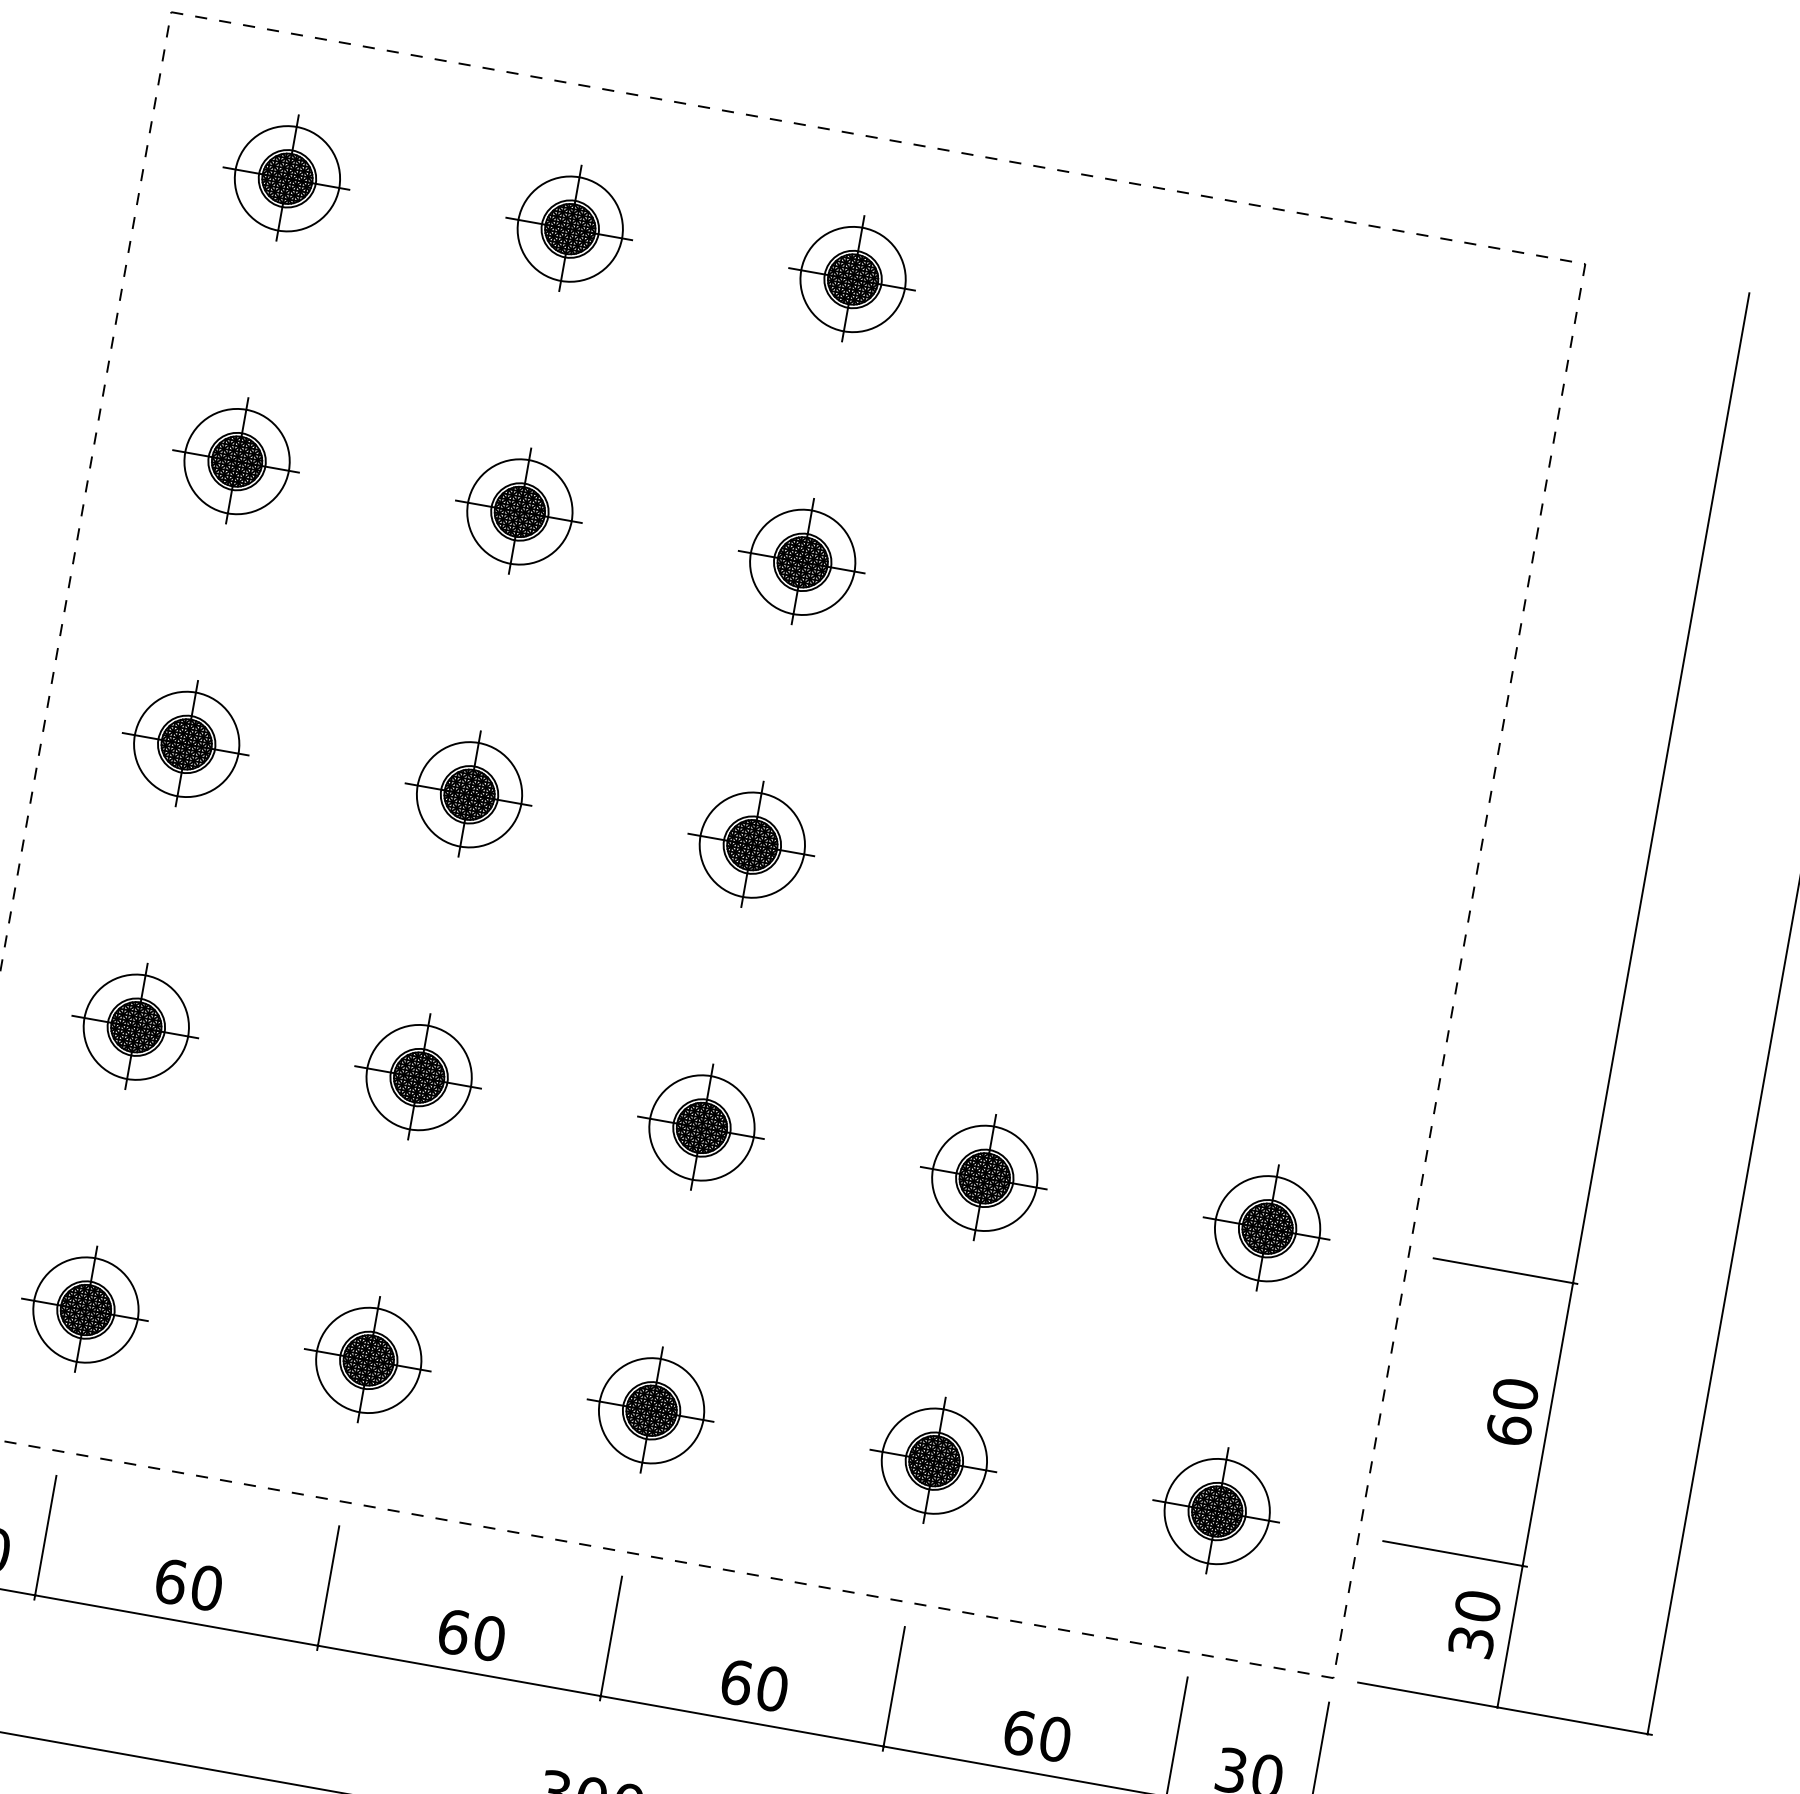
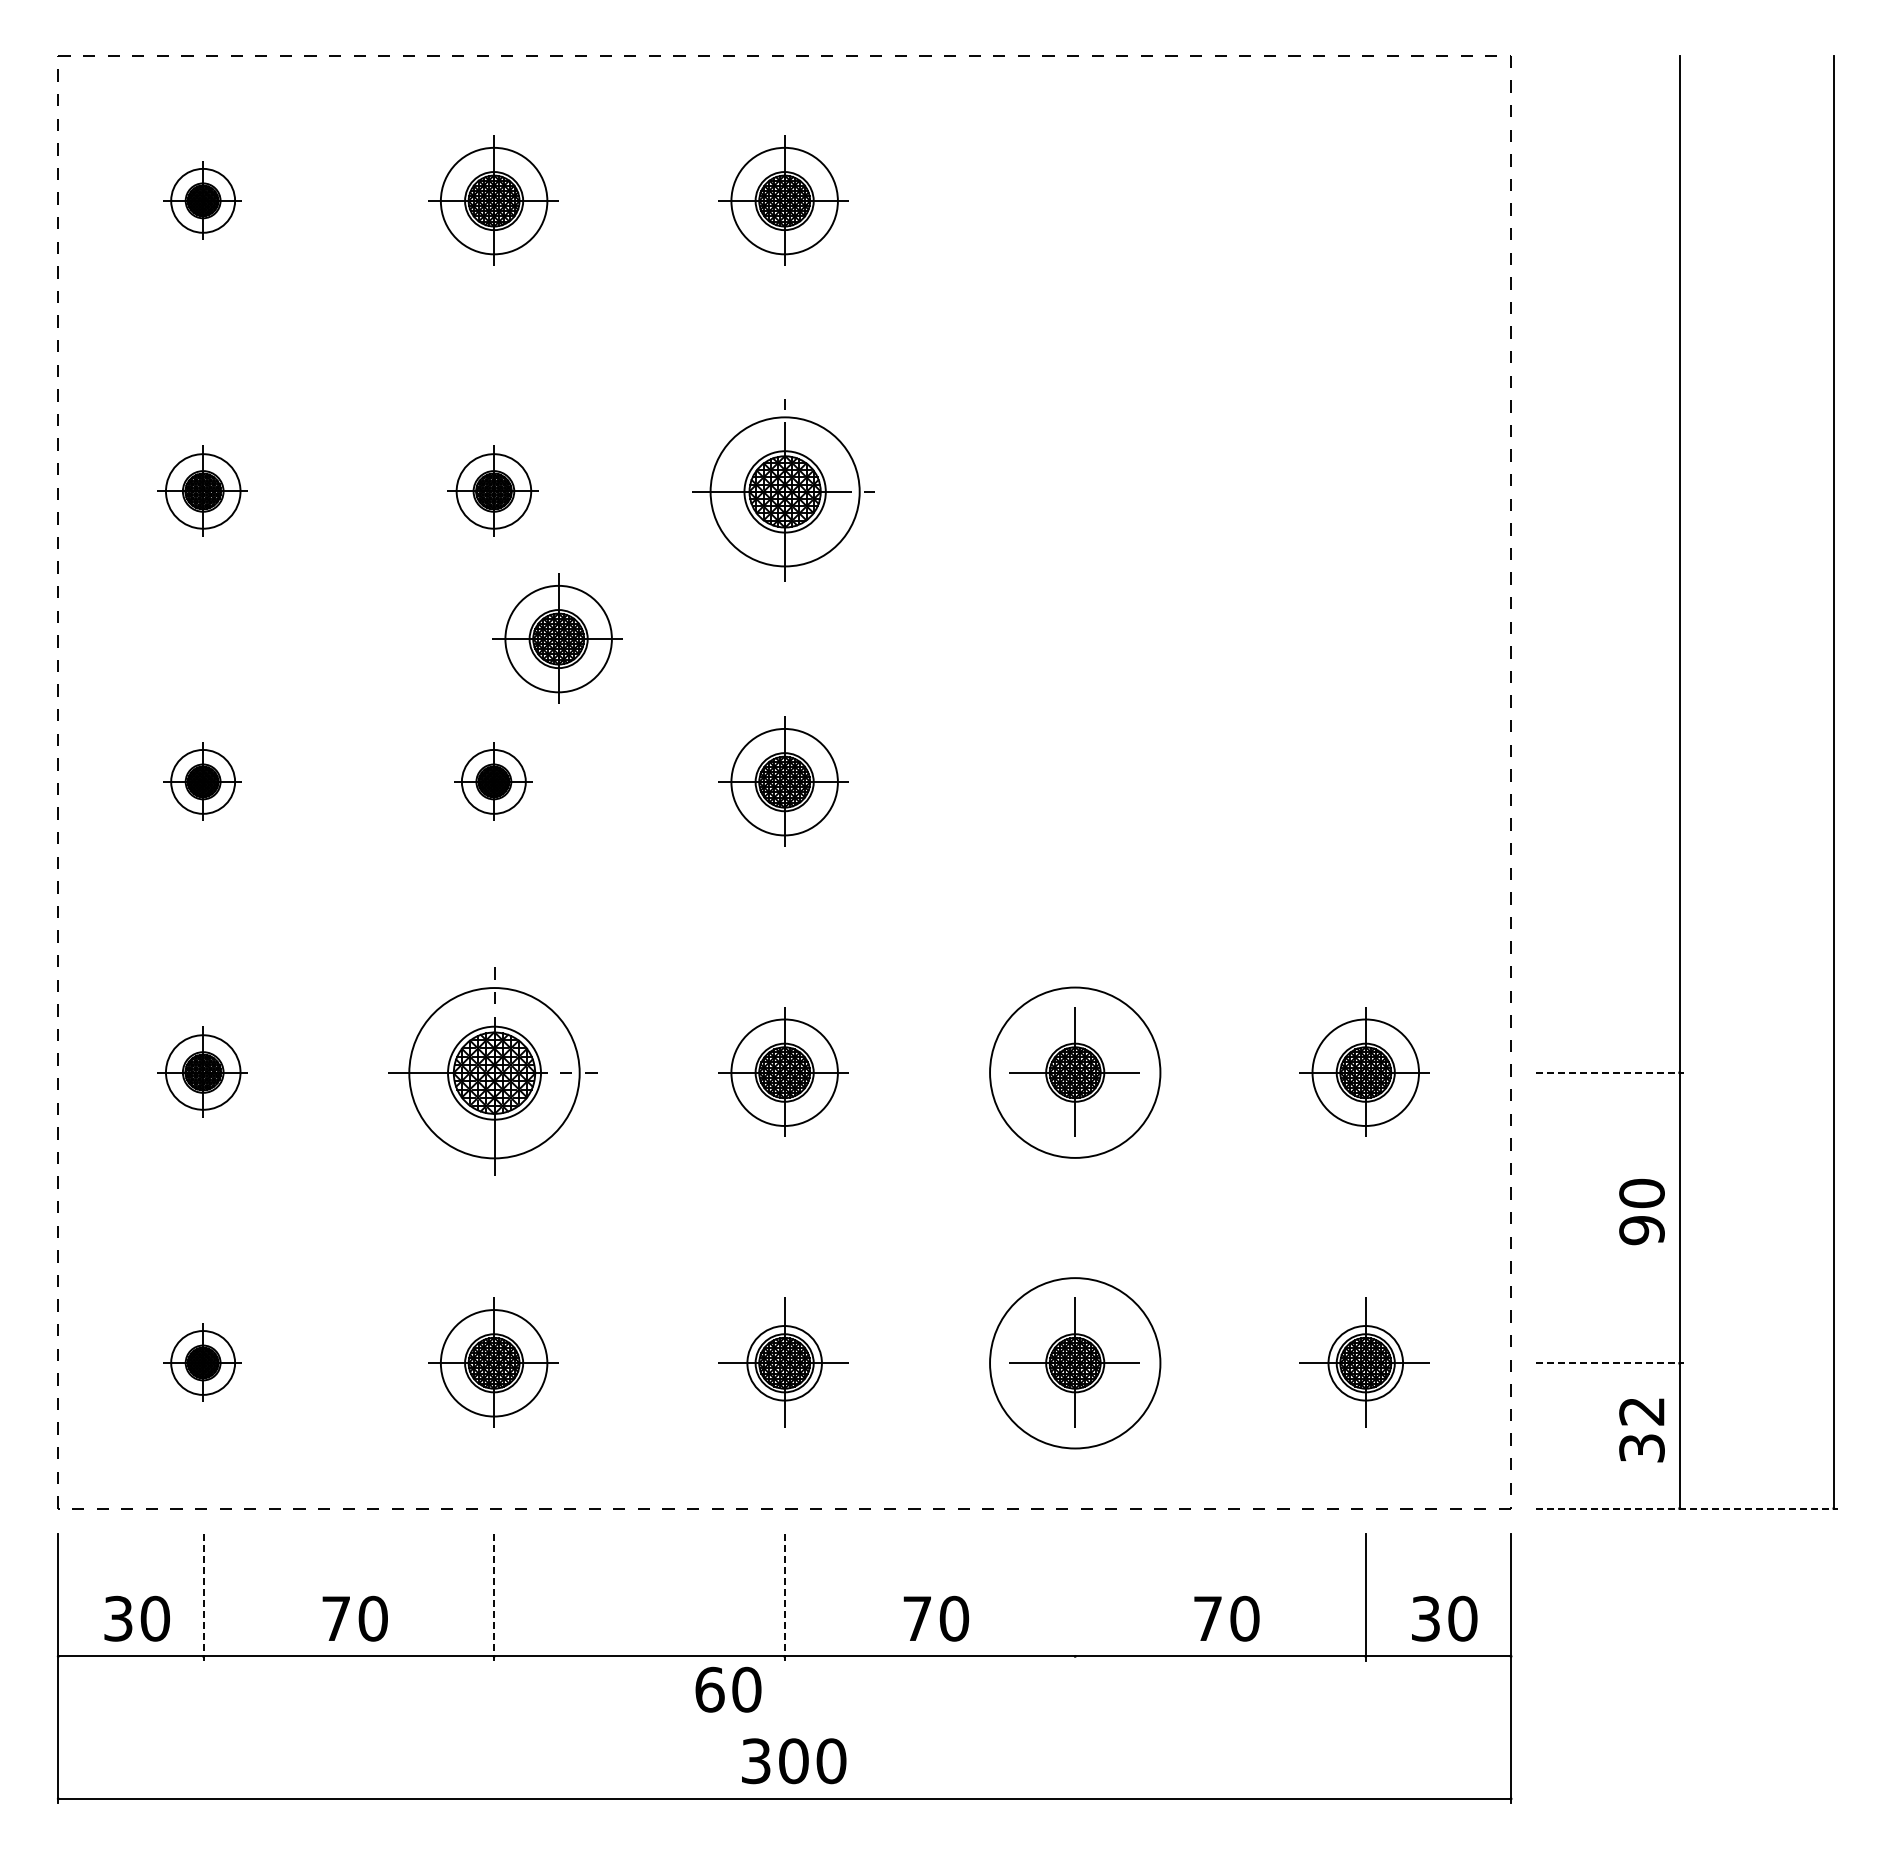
part: (286, 178) -> (202, 200), size x0.6
part: (236, 460) -> (202, 490), size x0.7
part: (519, 510) -> (493, 490), size x0.7
part: (801, 561) -> (783, 490), size x1.4
part: (556, 665) -> (557, 638), added
part: (185, 743) -> (202, 781), size x0.6
part: (469, 794) -> (493, 781), size x0.6
part: (135, 1025) -> (202, 1071), size x0.7
part: (418, 1076) -> (493, 1071), size x1.6
circle: (984, 1177) -> (1074, 1072), size x1.6
line: (1505, 1270) -> (1610, 1072), solid -> dashed
part: (85, 1309) -> (202, 1362), size x0.6
circle: (651, 1410) -> (784, 1363), size x0.7
text: (1508, 1430) -> (1641, 1230), 60 -> 90
circle: (933, 1461) -> (1074, 1363), size x1.6
circle: (1216, 1511) -> (1365, 1363), size x0.7
line: (45, 1537) -> (203, 1597), solid -> dashed
line: (1455, 1554) -> (1610, 1363), solid -> dashed
text: (171, 1581) -> (336, 1618), 60 -> 70
line: (328, 1588) -> (494, 1597), solid -> dashed
text: (1477, 1605) -> (1641, 1410), 30 -> 32
text: (471, 1635) -> (728, 1689), moved
line: (610, 1638) -> (784, 1597), solid -> dashed
text: (736, 1682) -> (917, 1618), 60 -> 70
line: (894, 1688) -> (1075, 1596), removed
line: (1505, 1708) -> (1687, 1508), solid -> dashed
text: (1018, 1732) -> (1207, 1618), 60 -> 70

